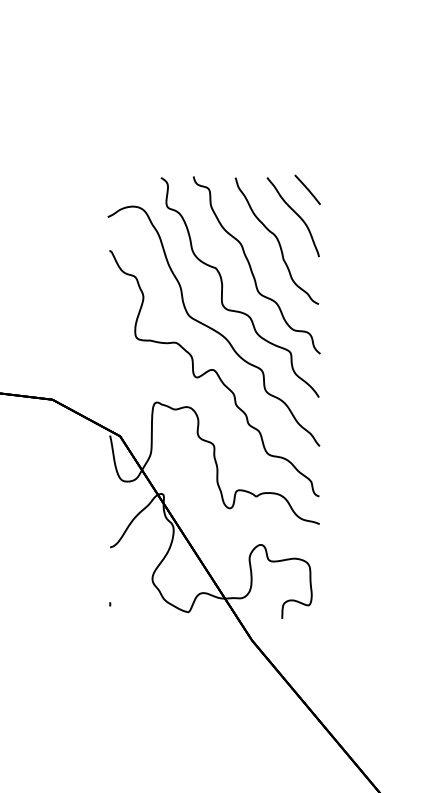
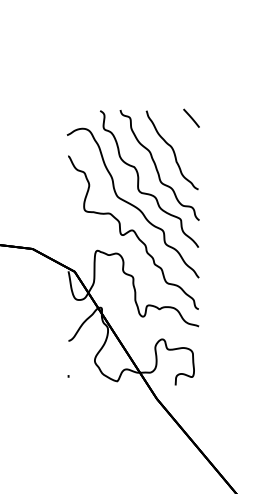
curve: (294, 214) -> (183, 133), removed

